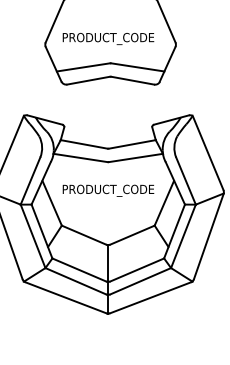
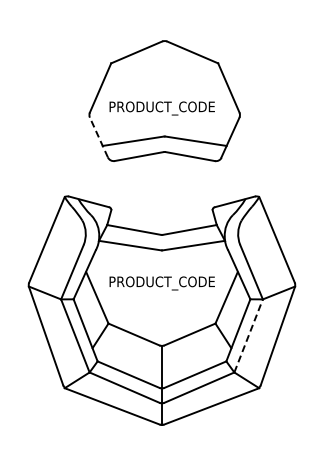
line: (53, 64) -> (98, 137), solid -> dashed
line: (183, 235) -> (248, 335), solid -> dashed

